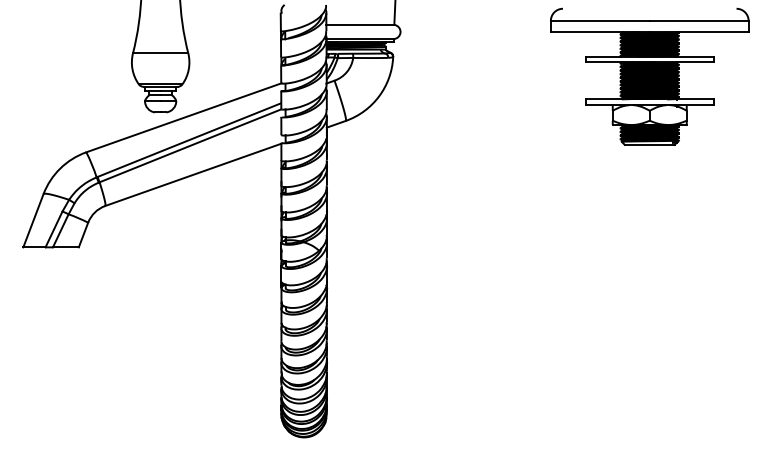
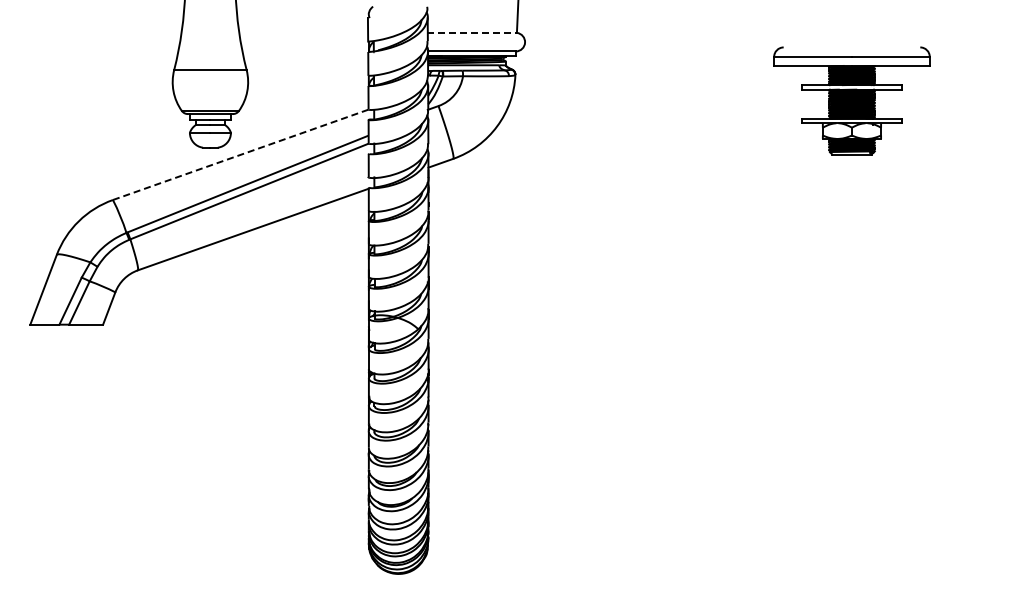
line: (360, 24) -> (472, 32), solid -> dashed
part: (649, 76) -> (851, 100), size x0.6
line: (184, 117) -> (241, 154), solid -> dashed

